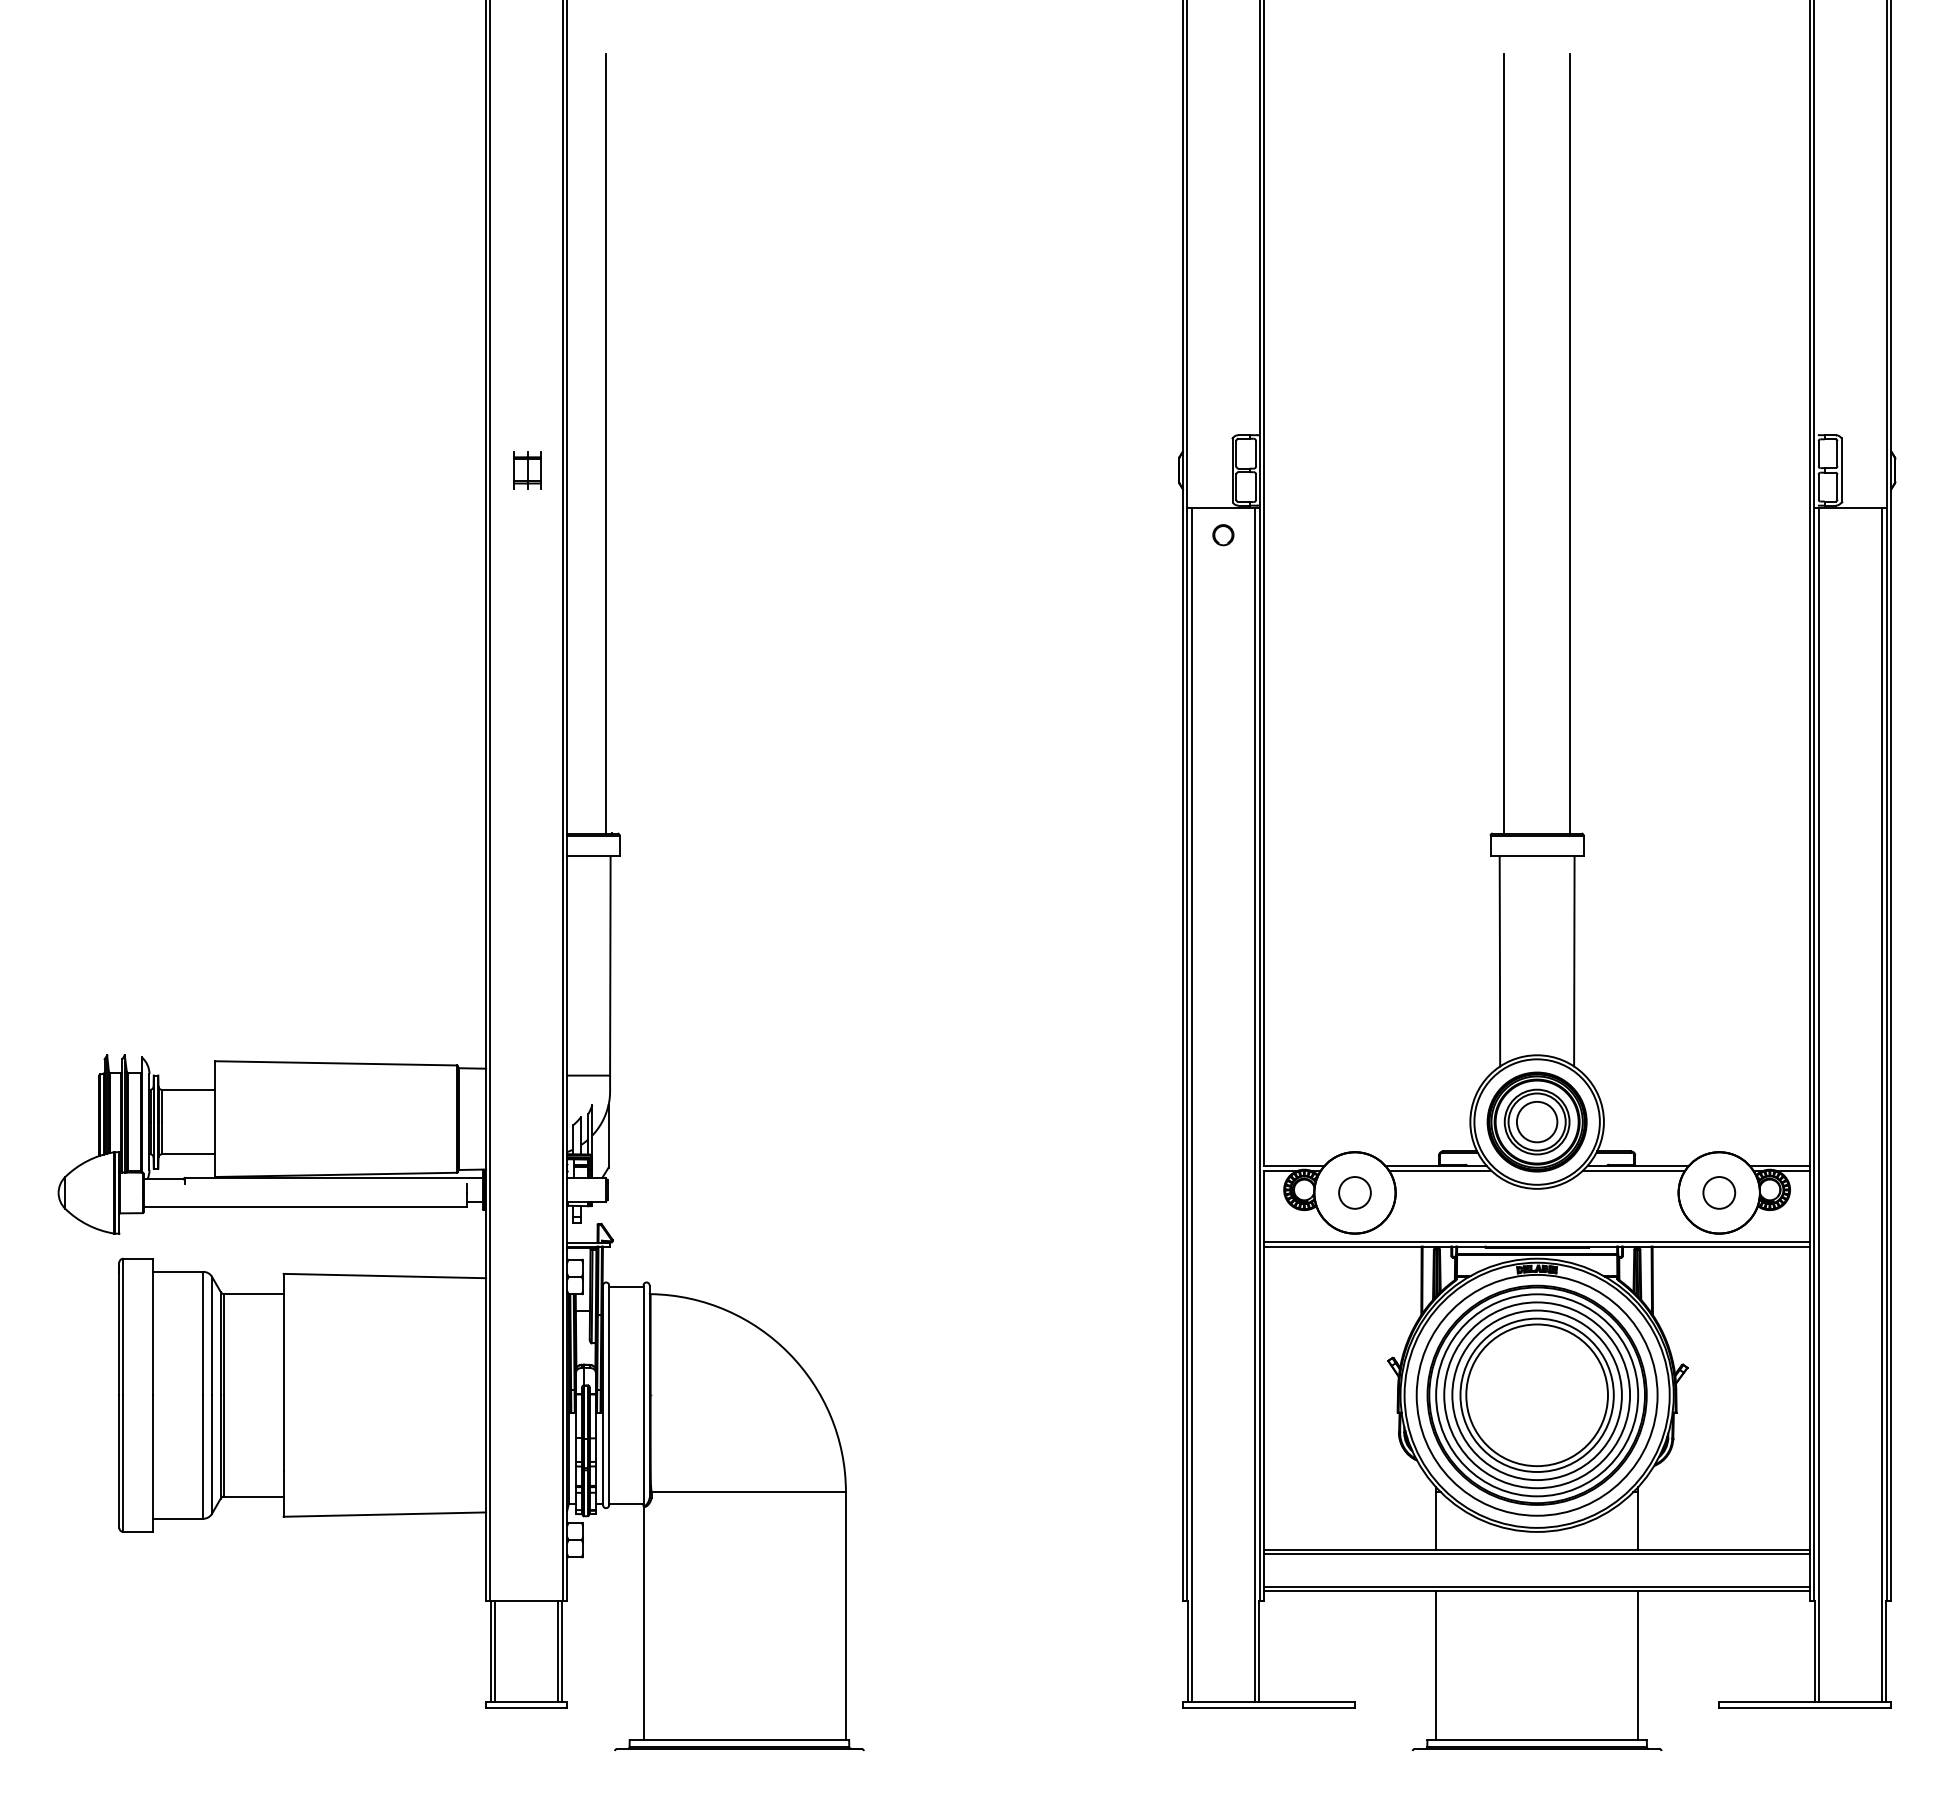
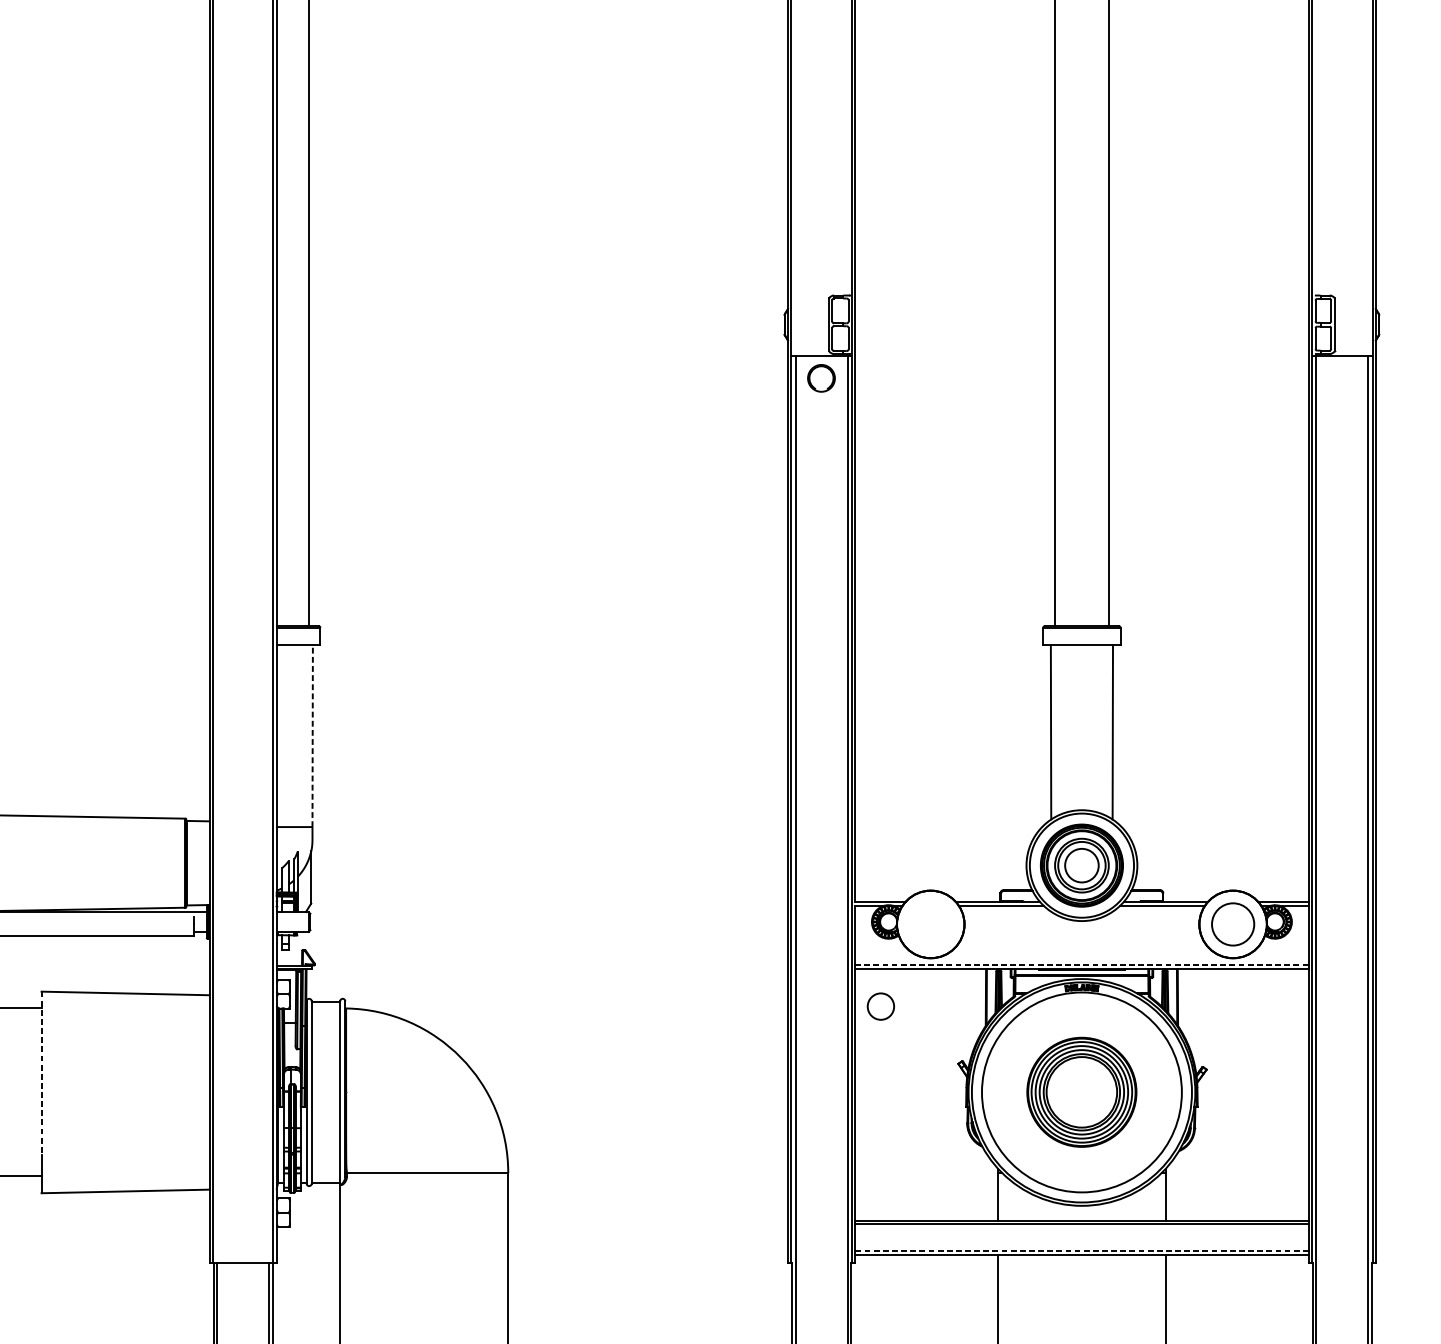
part: (527, 470) -> (243, 324), removed
circle: (1223, 535) -> (821, 378), size x1.6
line: (610, 965) -> (312, 735), solid -> dashed
circle: (1354, 1192) -> (880, 1006), moved
circle: (1719, 1192) -> (1233, 924), size x1.6
line: (1537, 1241) -> (1082, 964), solid -> dashed
line: (283, 1372) -> (41, 1073), solid -> dashed
part: (1536, 1394) -> (1081, 1091), size x0.6
line: (1536, 1586) -> (1081, 1251), solid -> dashed

